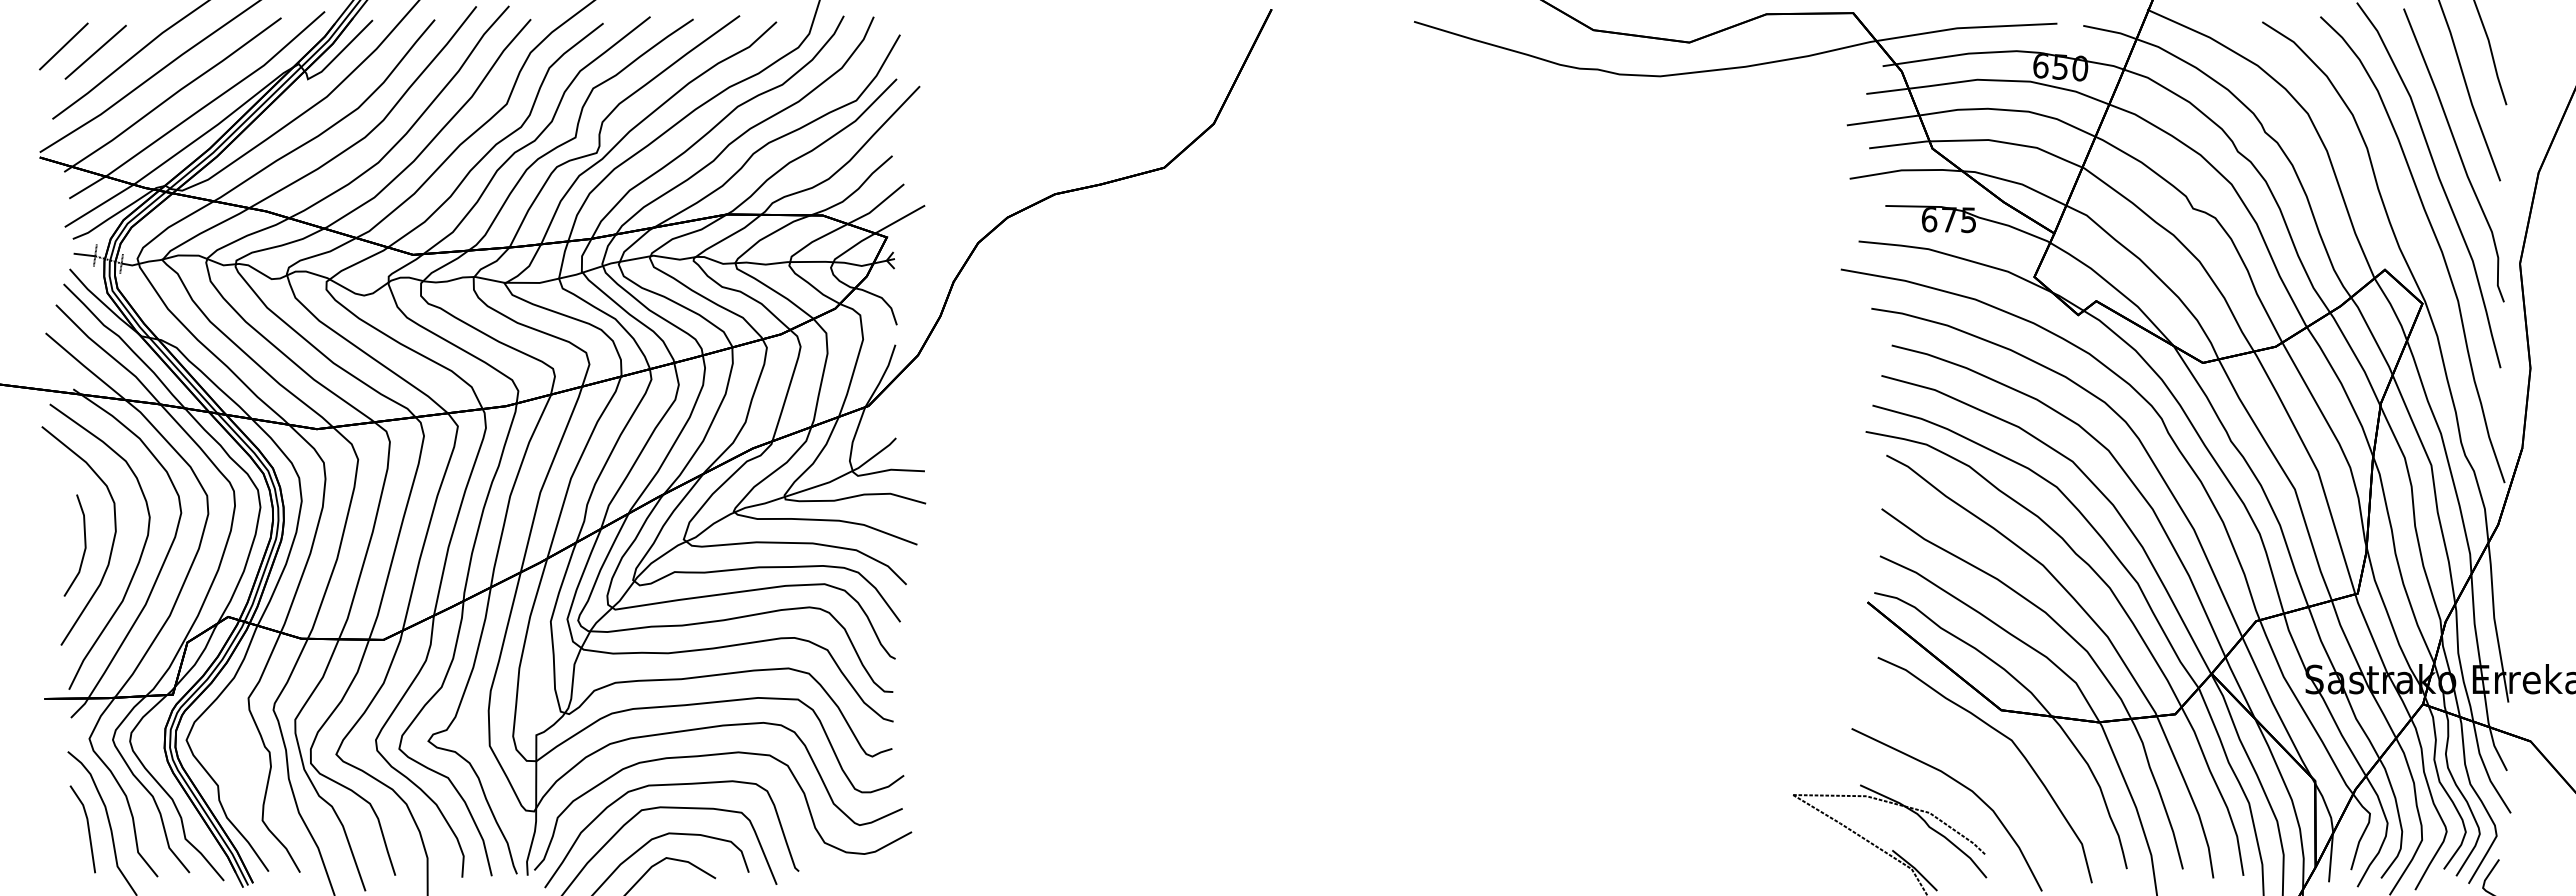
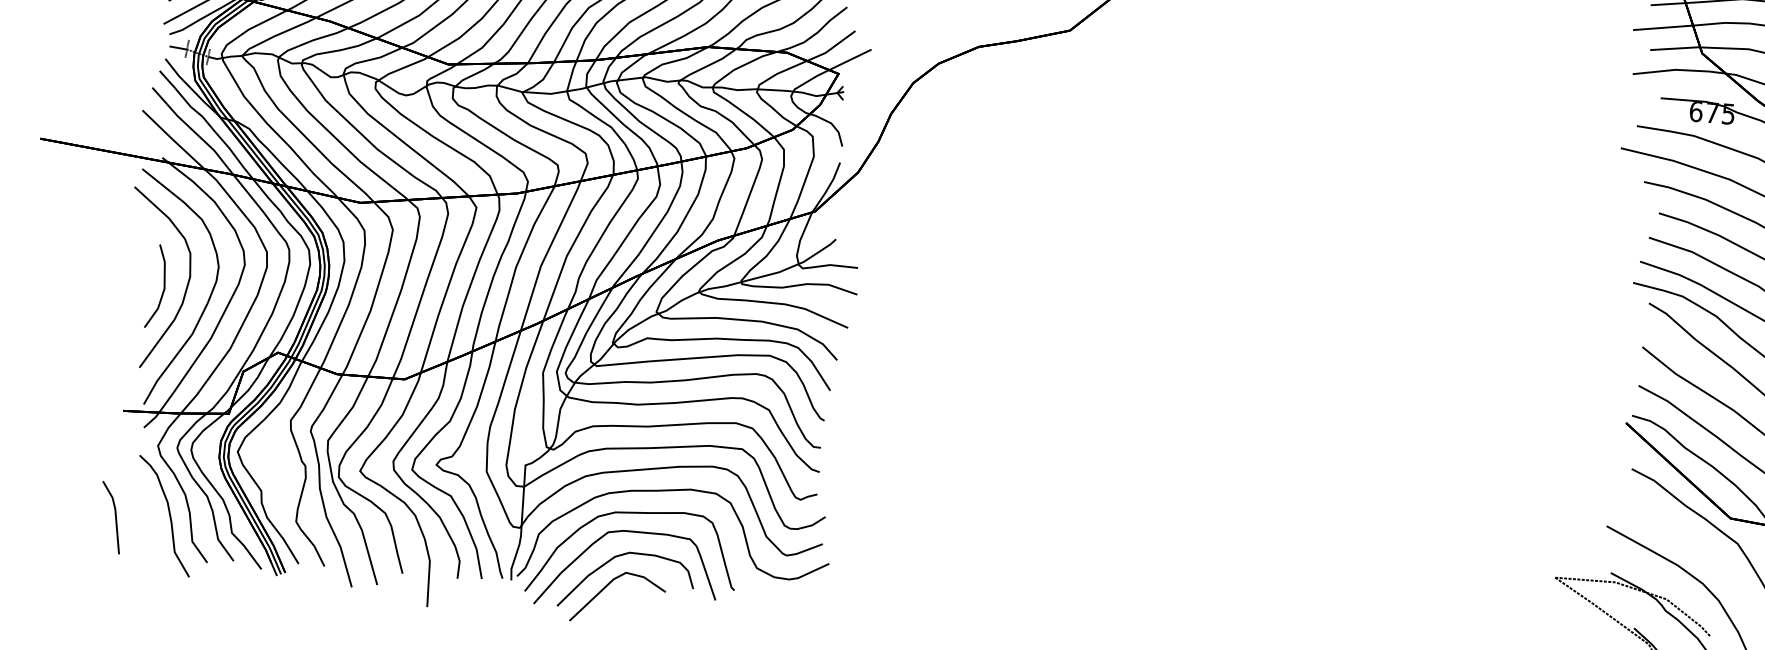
line: (87, 828) -> (114, 517), moved

